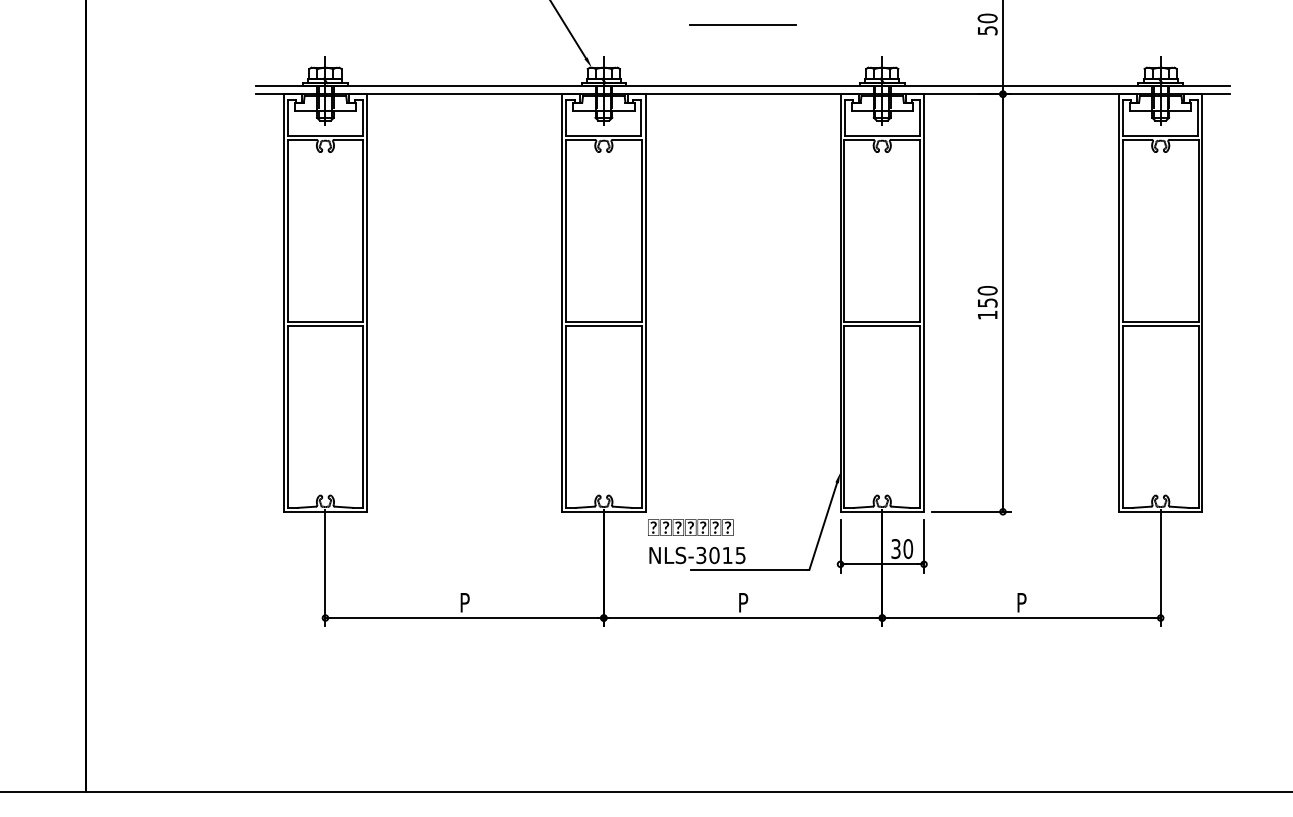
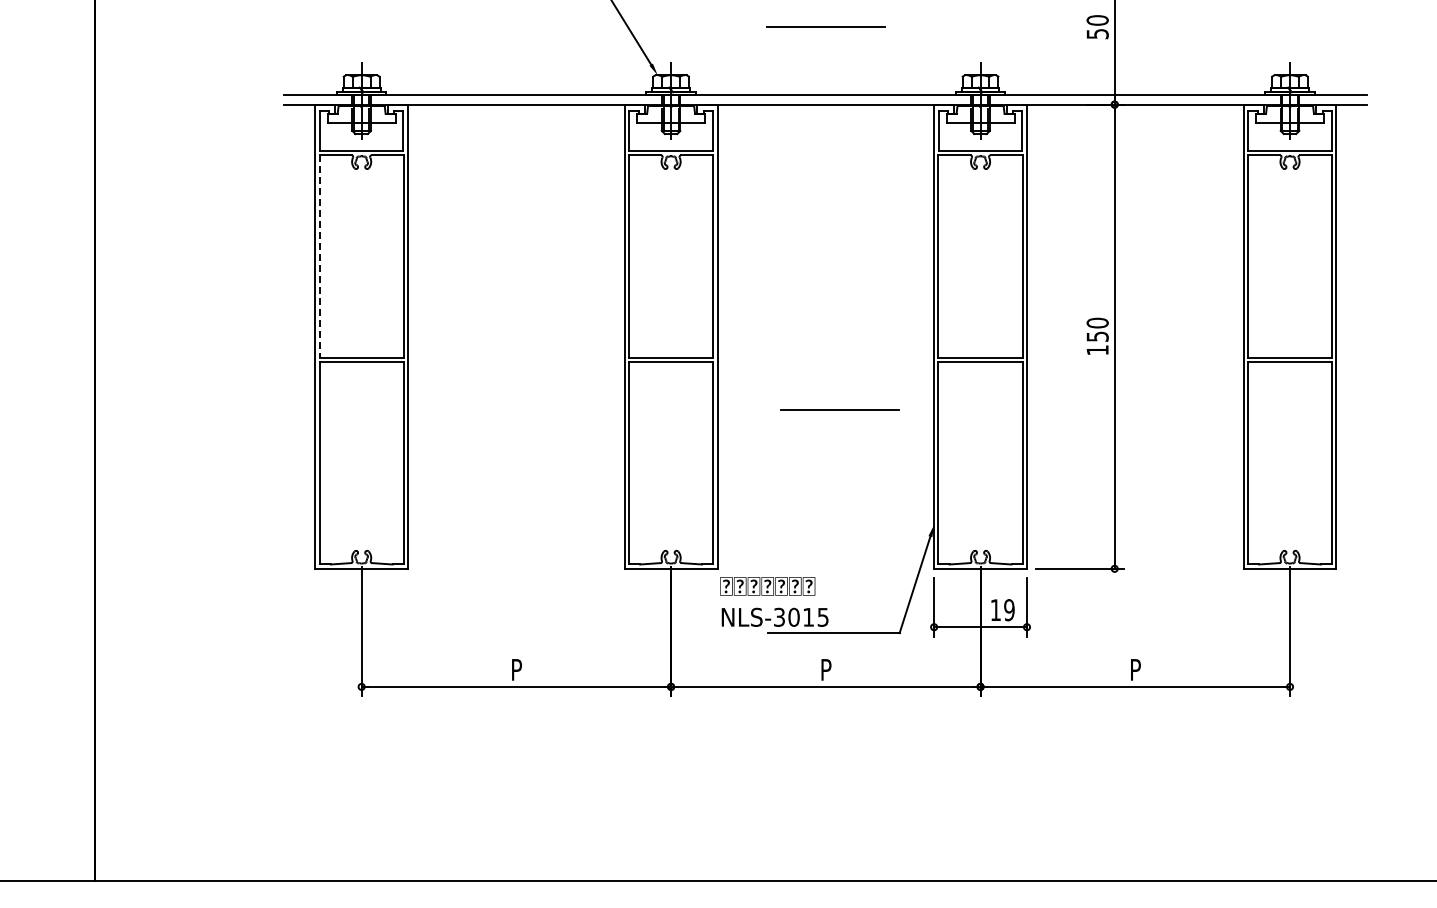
line: (287, 231) -> (319, 257), solid -> dashed
line: (755, 368) -> (839, 409), added
text: (902, 549) -> (1002, 610), 30 -> 19

